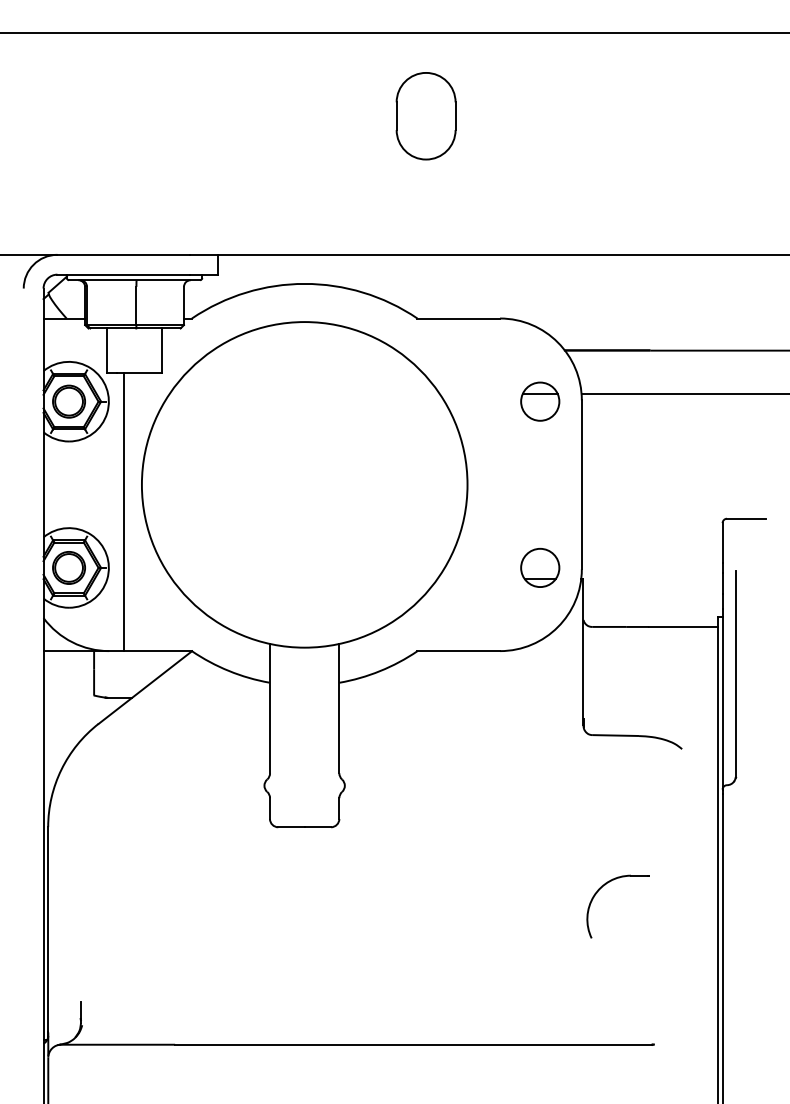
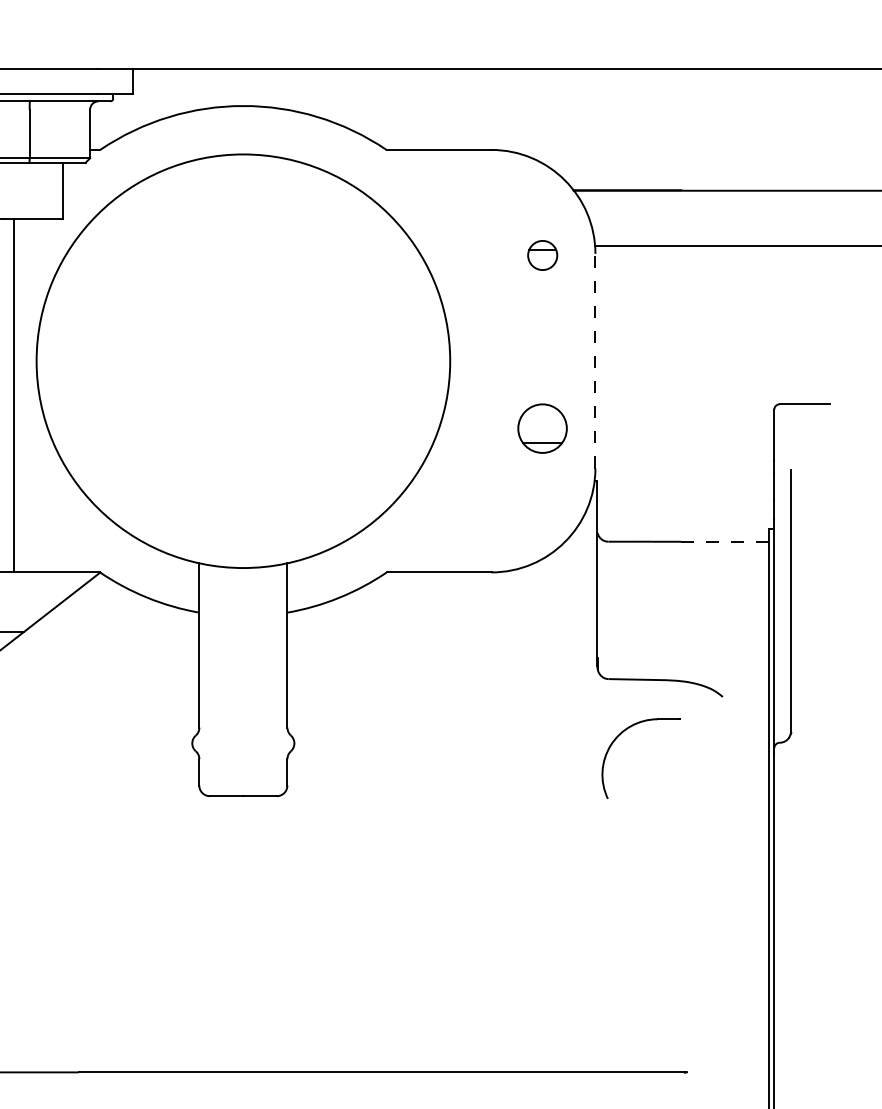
part: (540, 401) -> (542, 255), size x0.6
line: (581, 484) -> (594, 360), solid -> dashed
part: (540, 567) -> (542, 428), moved
line: (683, 626) -> (724, 541), solid -> dashed
part: (597, 893) -> (615, 741), moved

